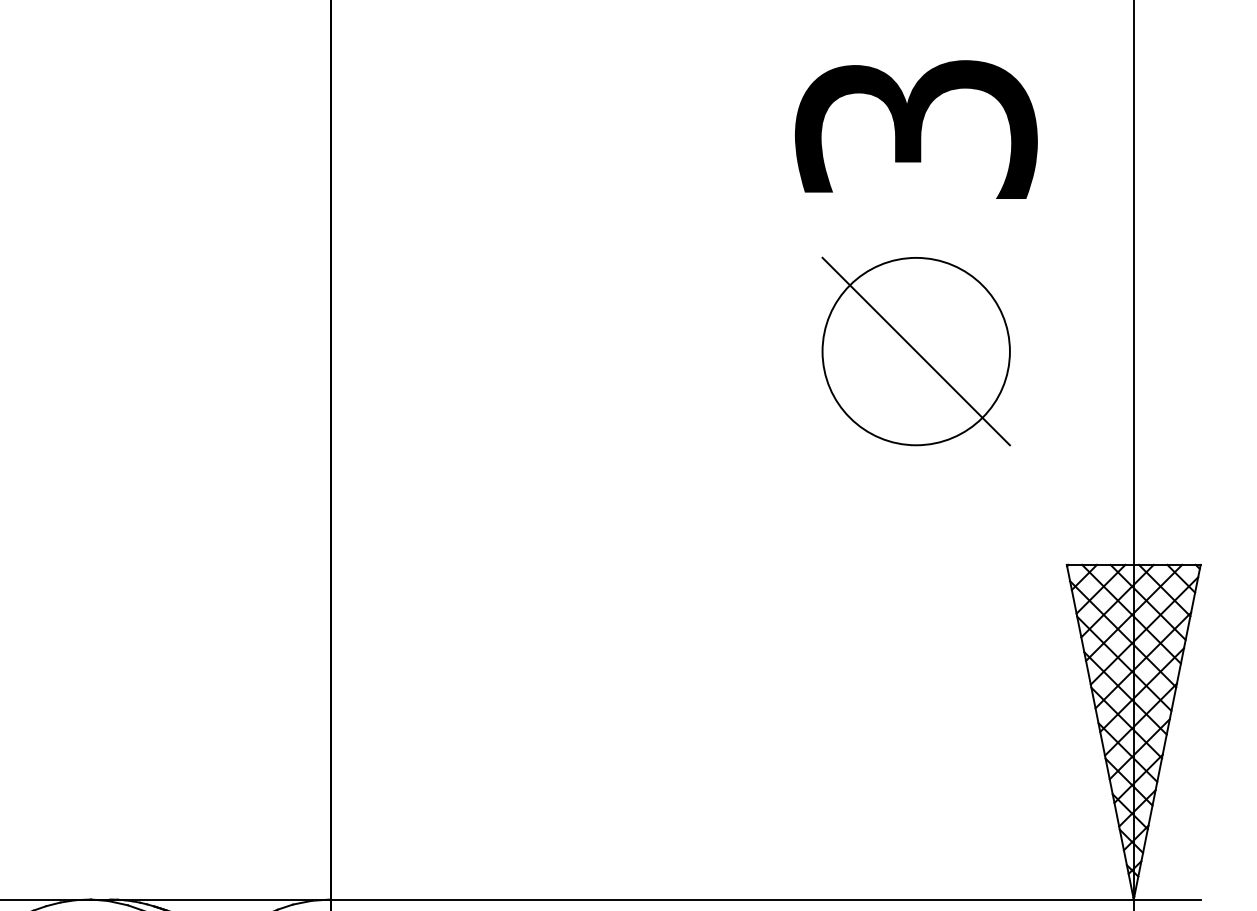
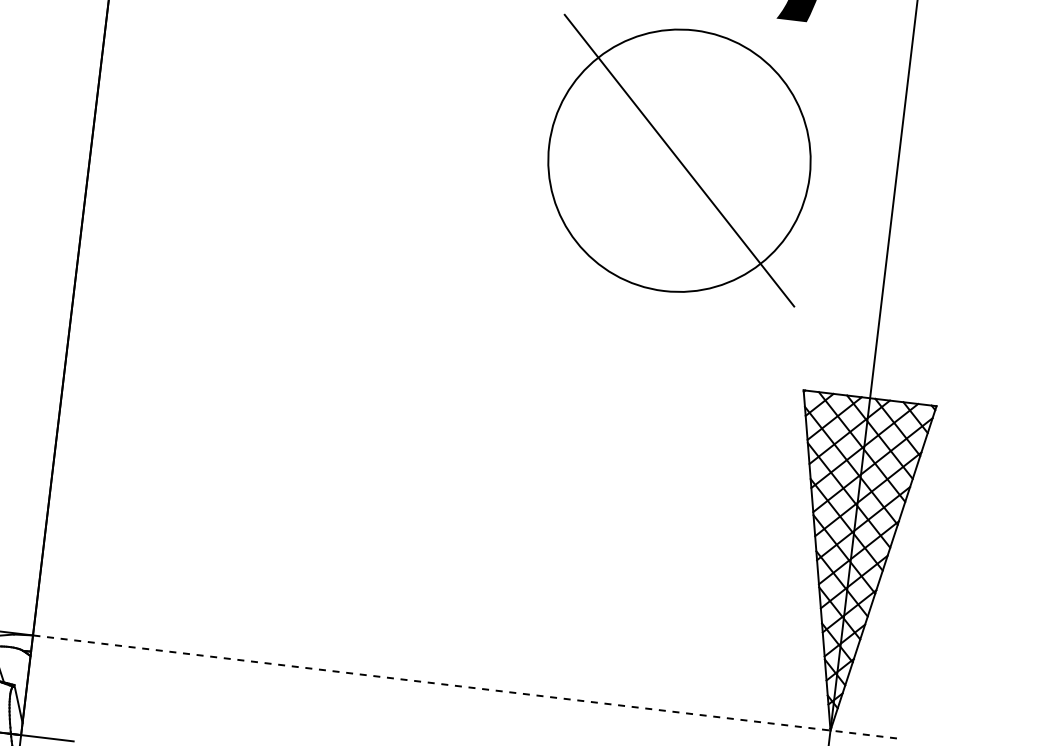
part: (915, 351) -> (678, 160), size x1.4
line: (765, 899) -> (464, 686), solid -> dashed

